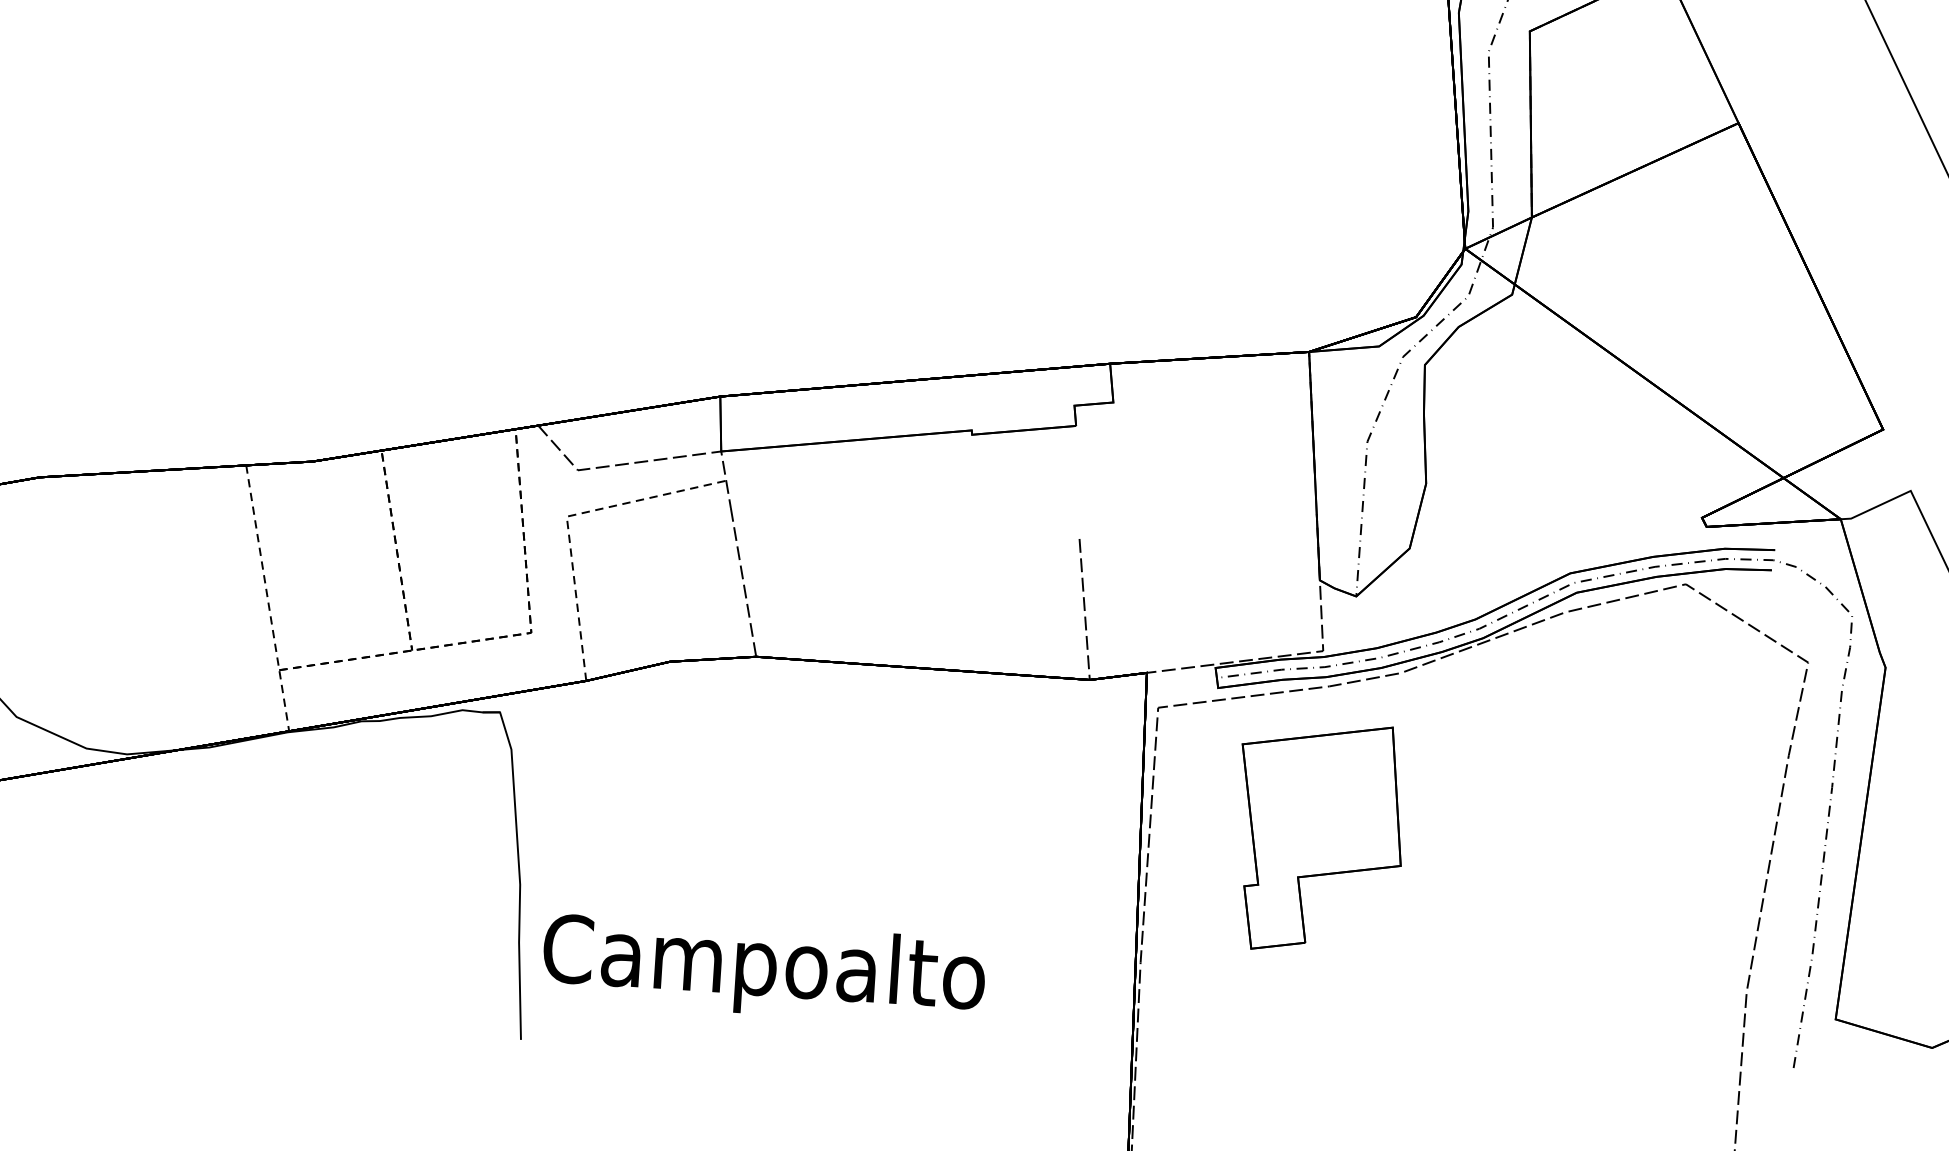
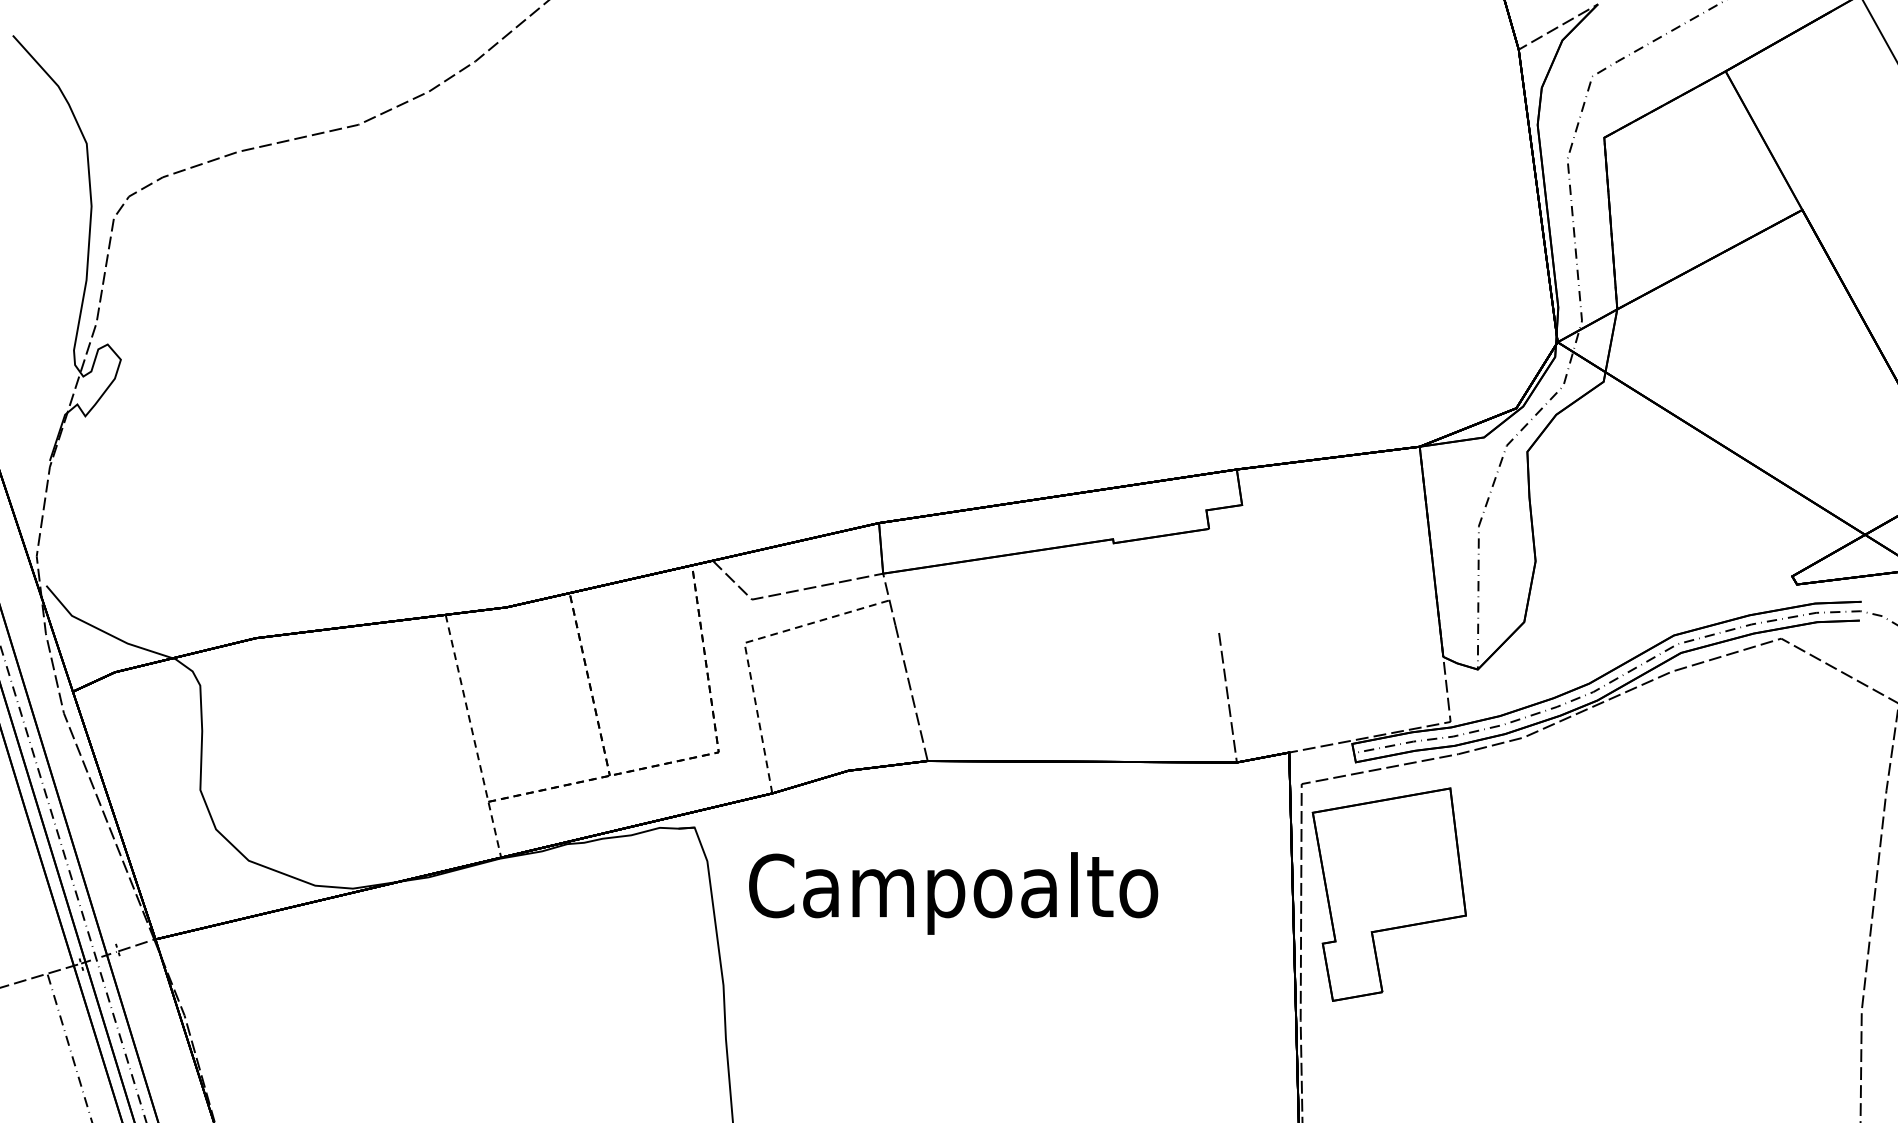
part: (1318, 837) -> (1388, 894), moved
text: (763, 969) -> (953, 893), moved

